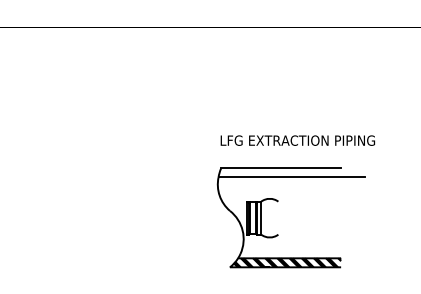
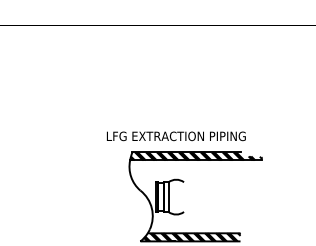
text: (297, 140) -> (176, 136), moved
hatch: (291, 172) -> (195, 156), added

